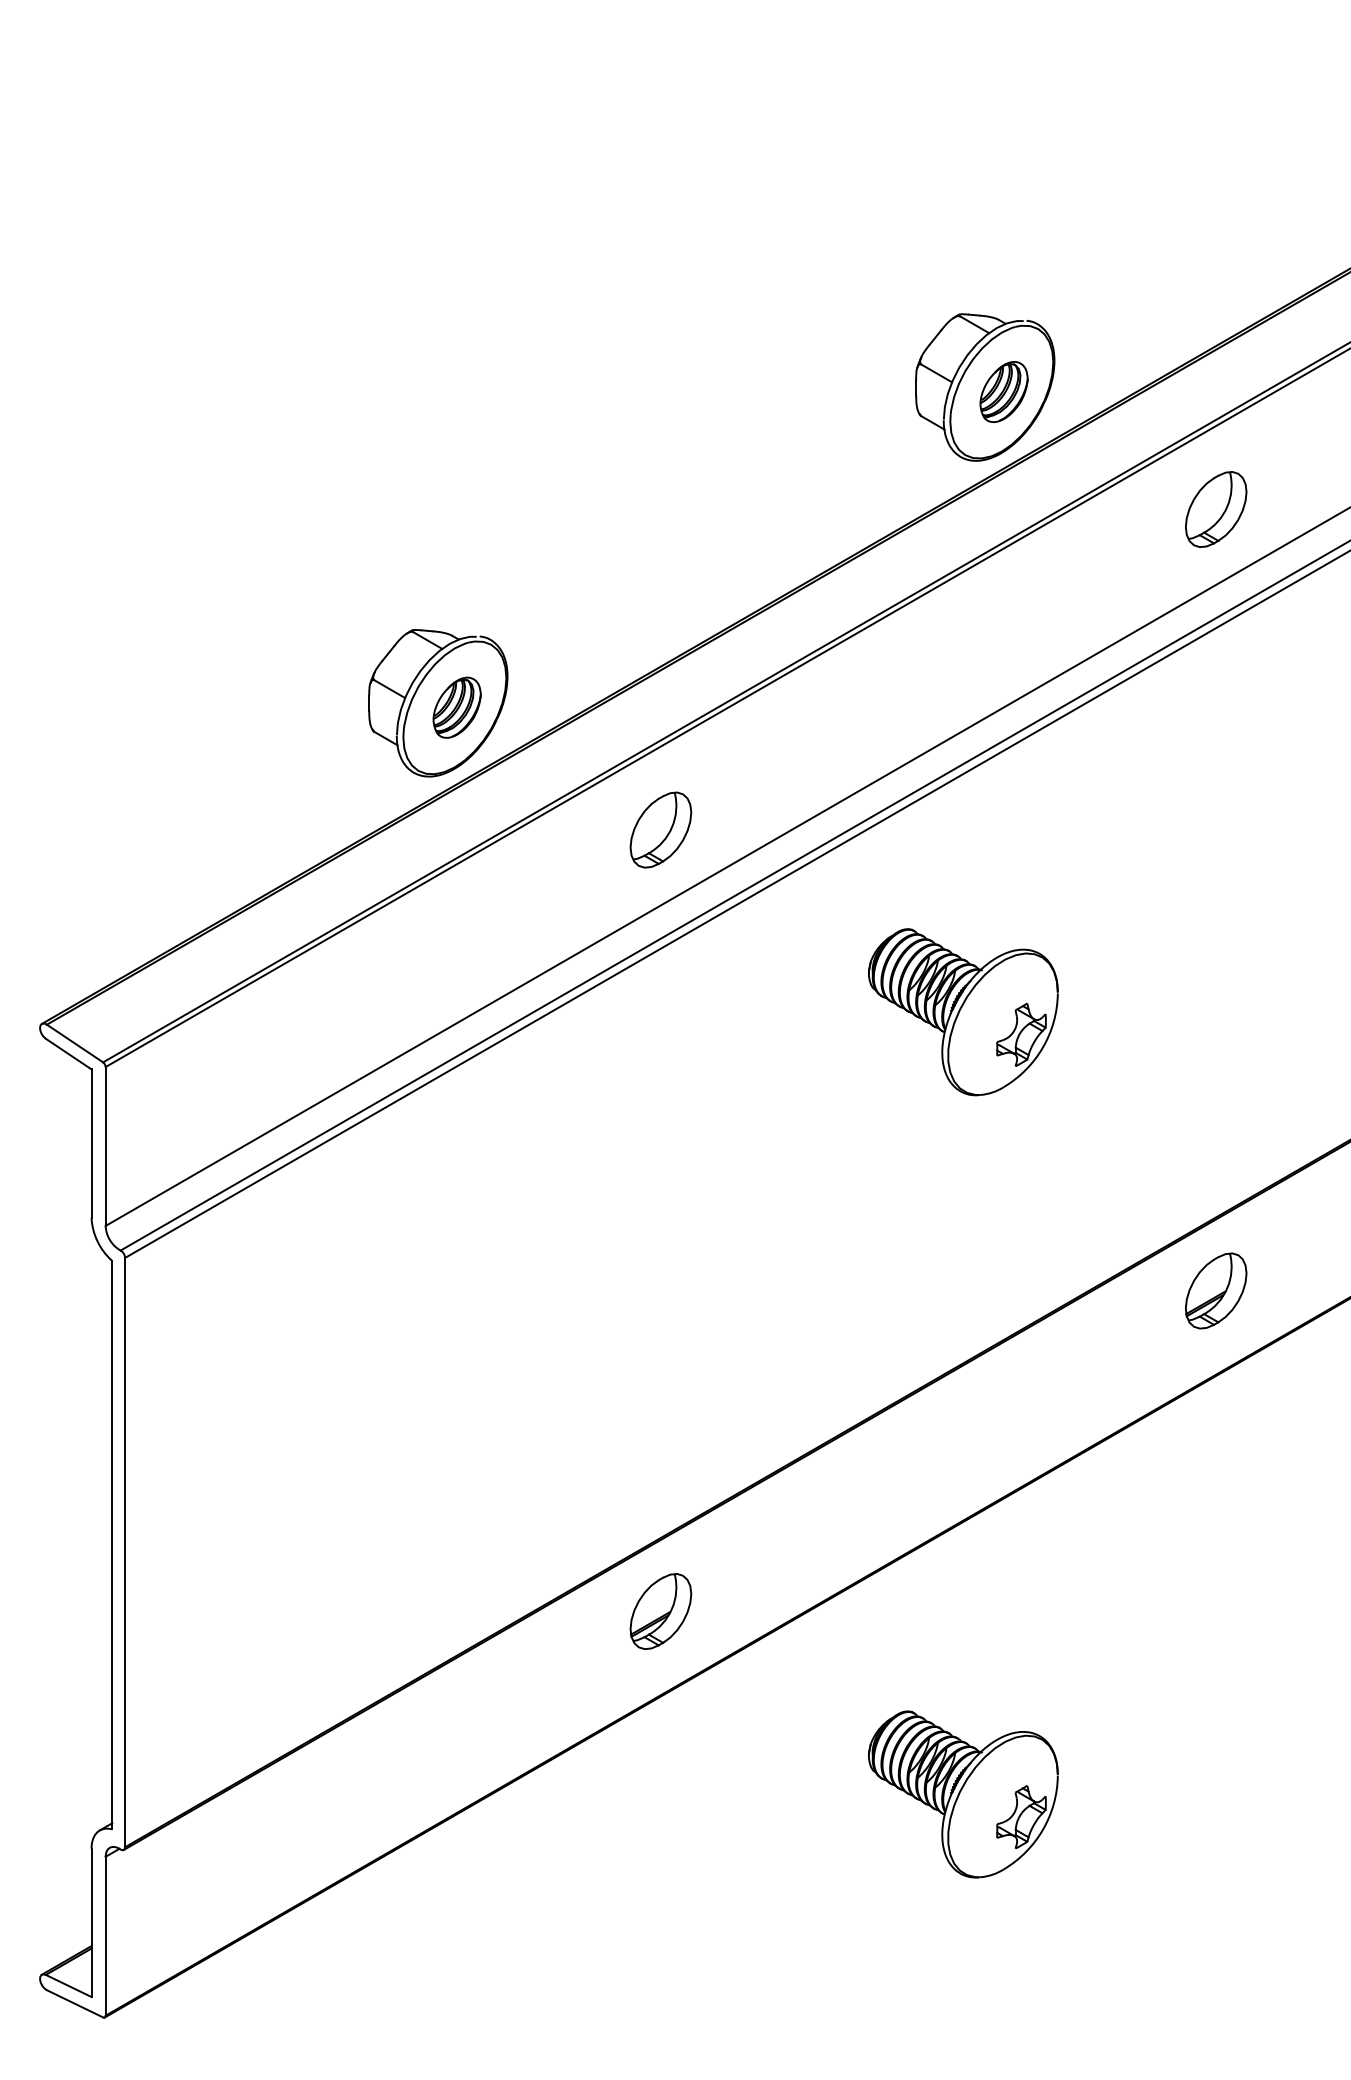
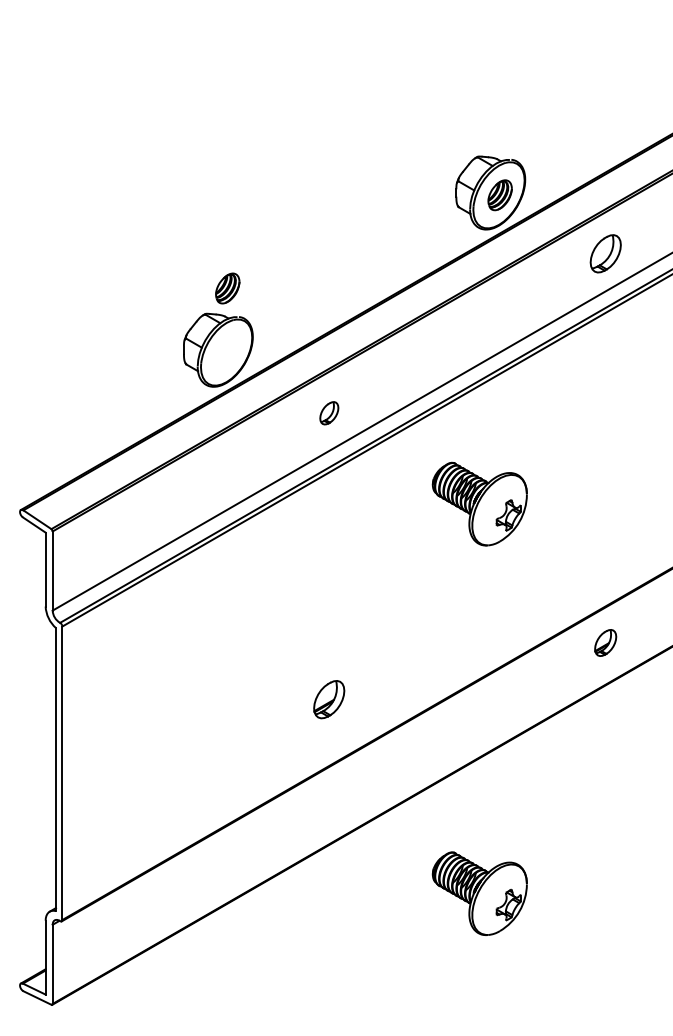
part: (456, 707) -> (227, 288), moved
part: (661, 828) -> (329, 412), size x0.6
part: (1215, 1289) -> (605, 642), size x0.7
part: (661, 1611) -> (329, 699), moved

